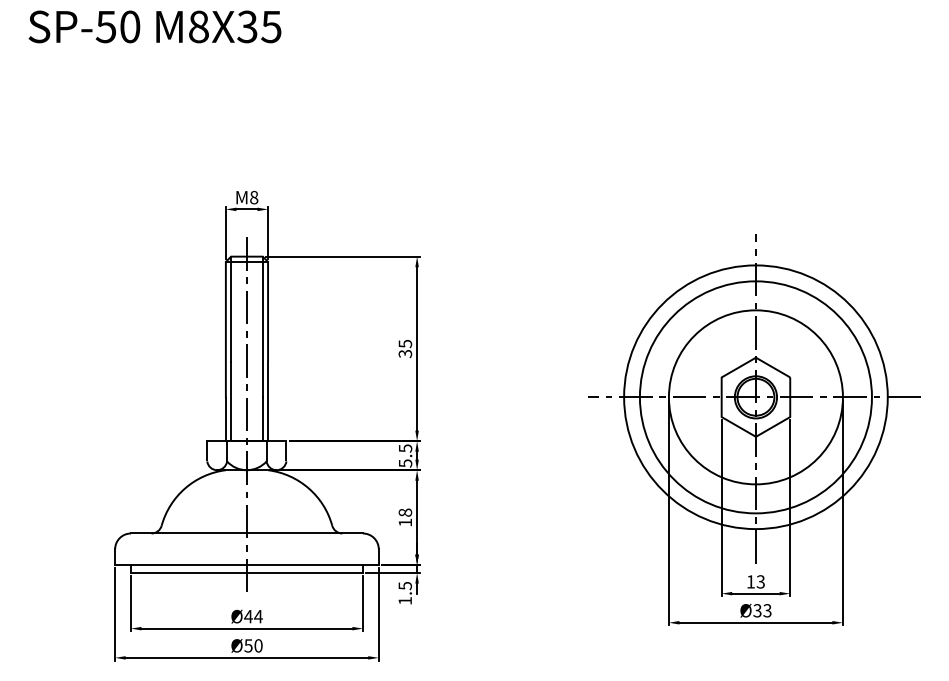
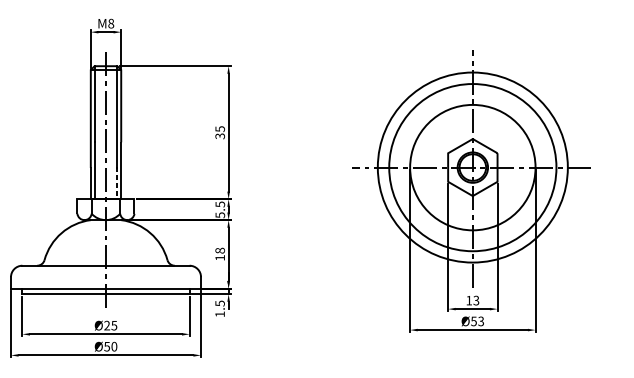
line: (262, 419) -> (117, 183), solid -> dashed
text: (757, 610) -> (473, 321), Ø33 -> Ø53
text: (253, 616) -> (110, 325), Ø44 -> Ø25

